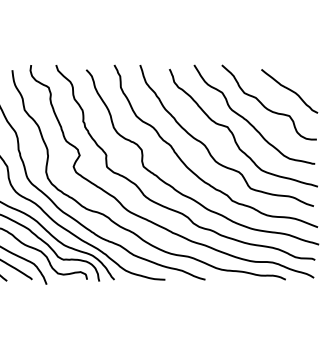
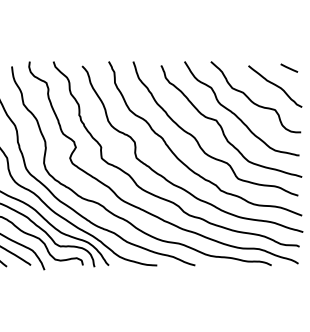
line: (304, 71) -> (289, 67), added

